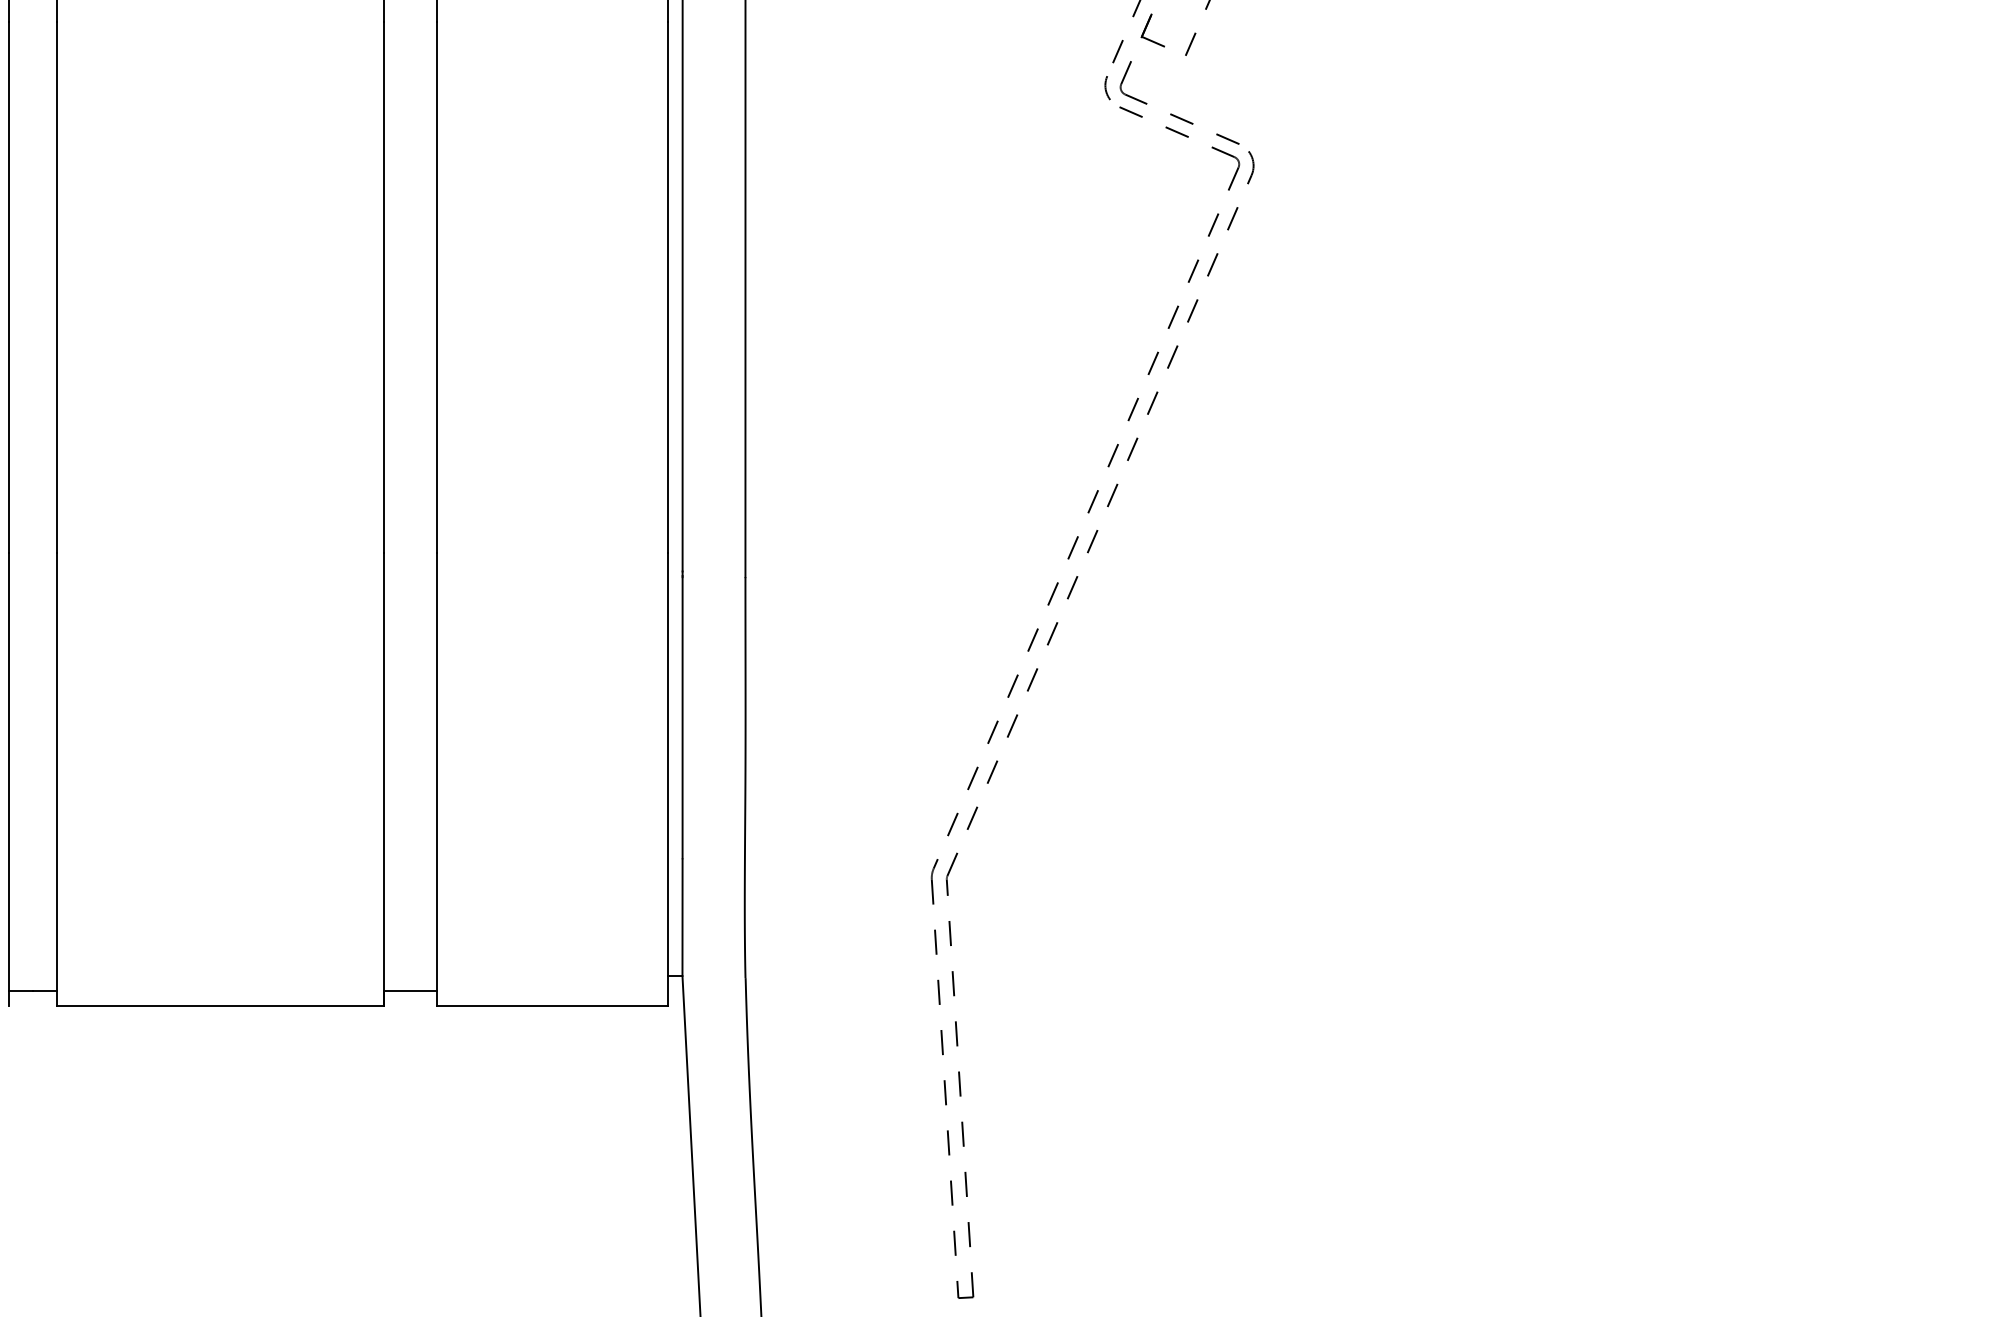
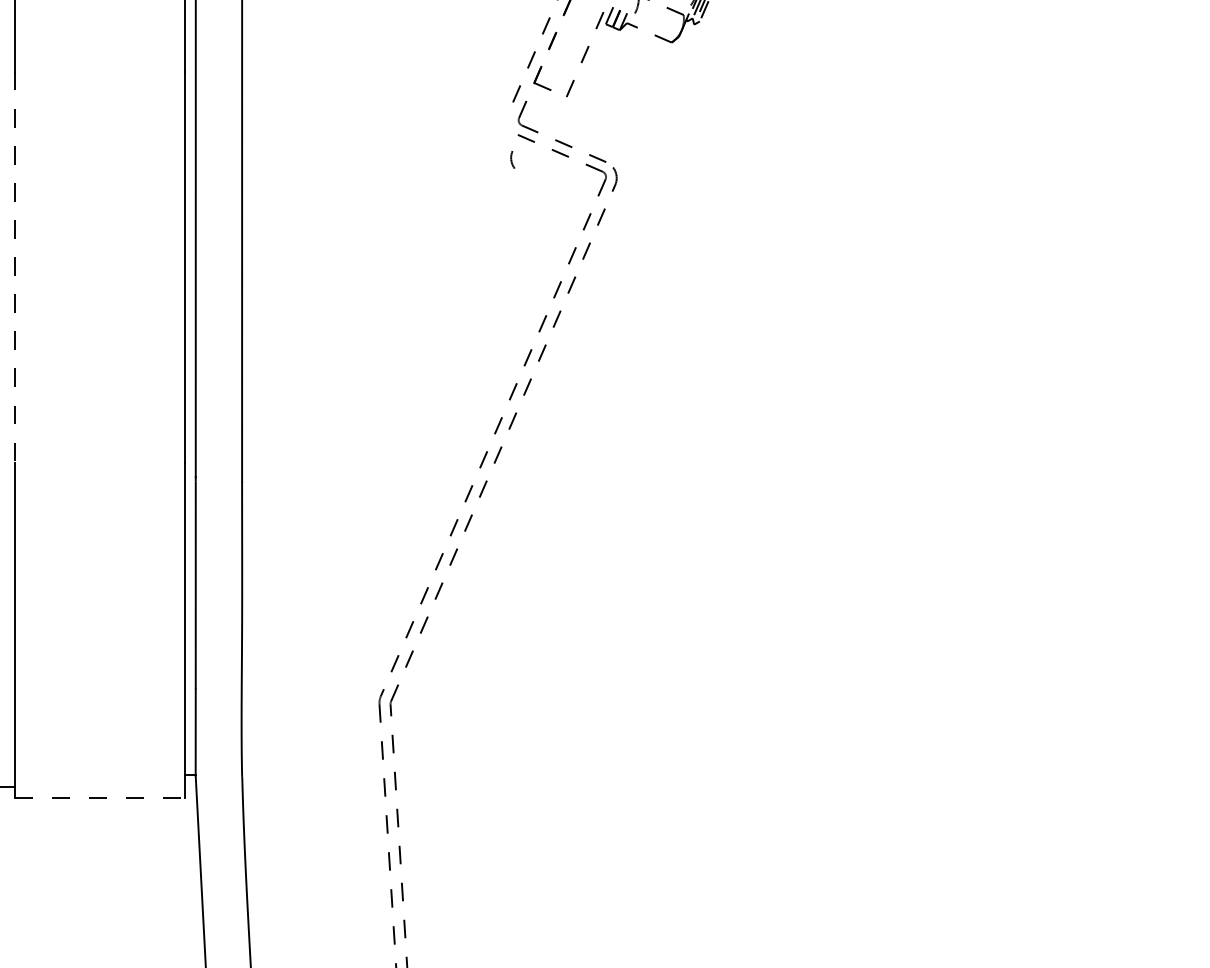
arc: (1106, 88) -> (511, 160), moved
line: (436, 287) -> (14, 267), solid -> dashed
line: (552, 1006) -> (99, 797), solid -> dashed

